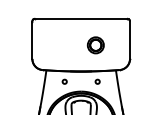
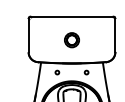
part: (95, 45) -> (71, 40), moved

